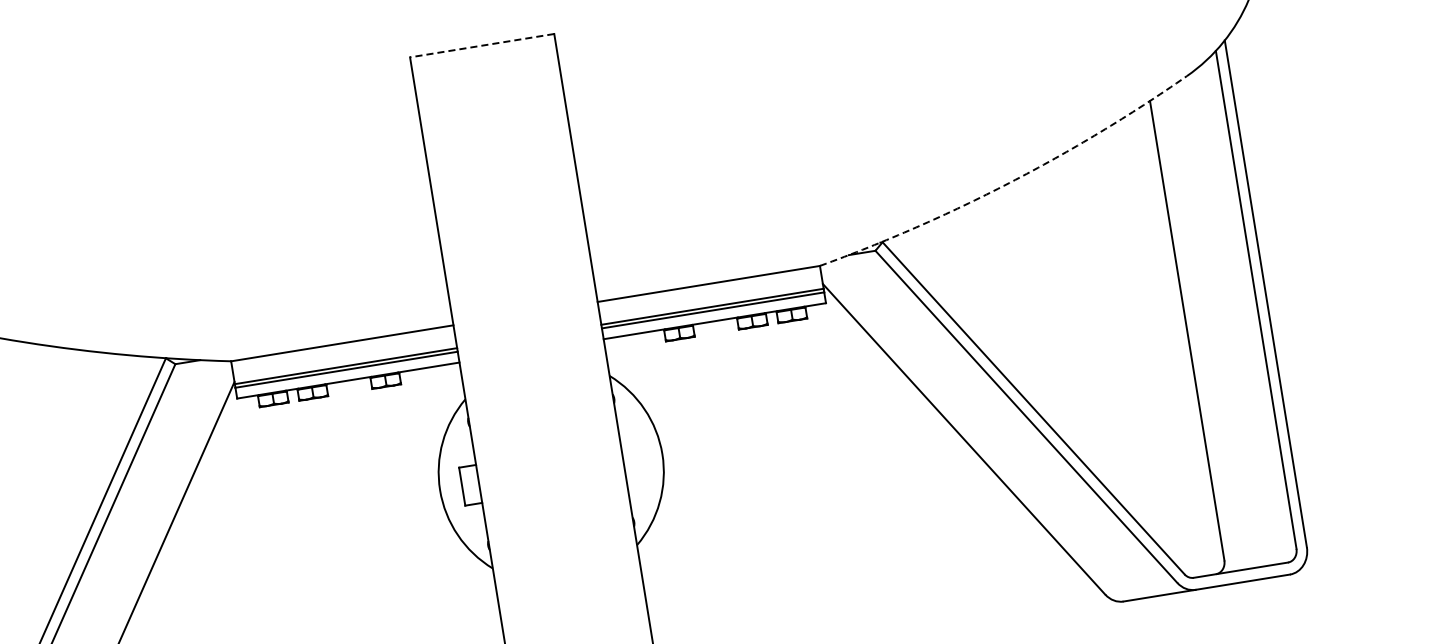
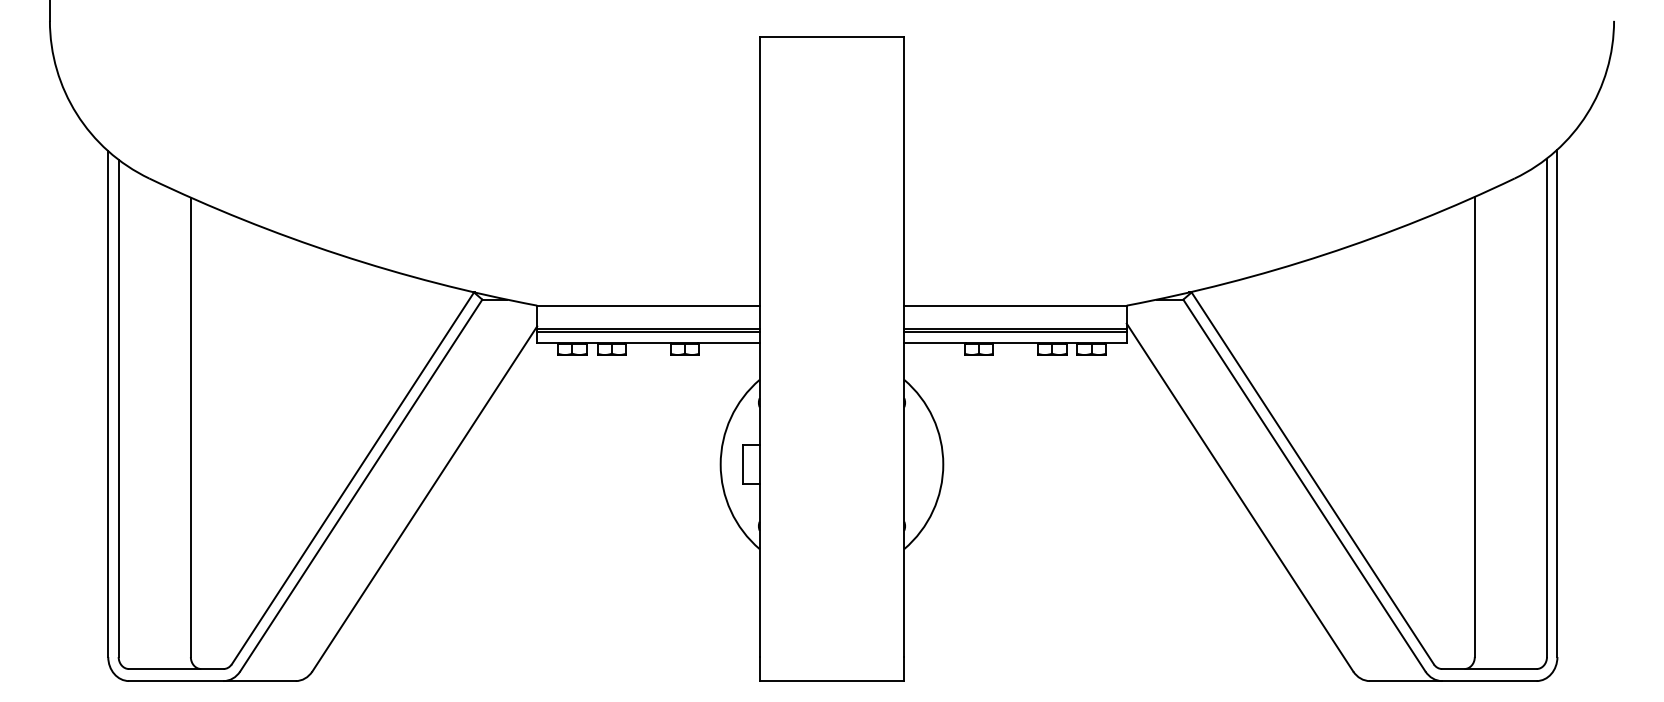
line: (481, 45) -> (831, 37), dashed -> solid
arc: (1009, 182) -> (1324, 254), dashed -> solid

